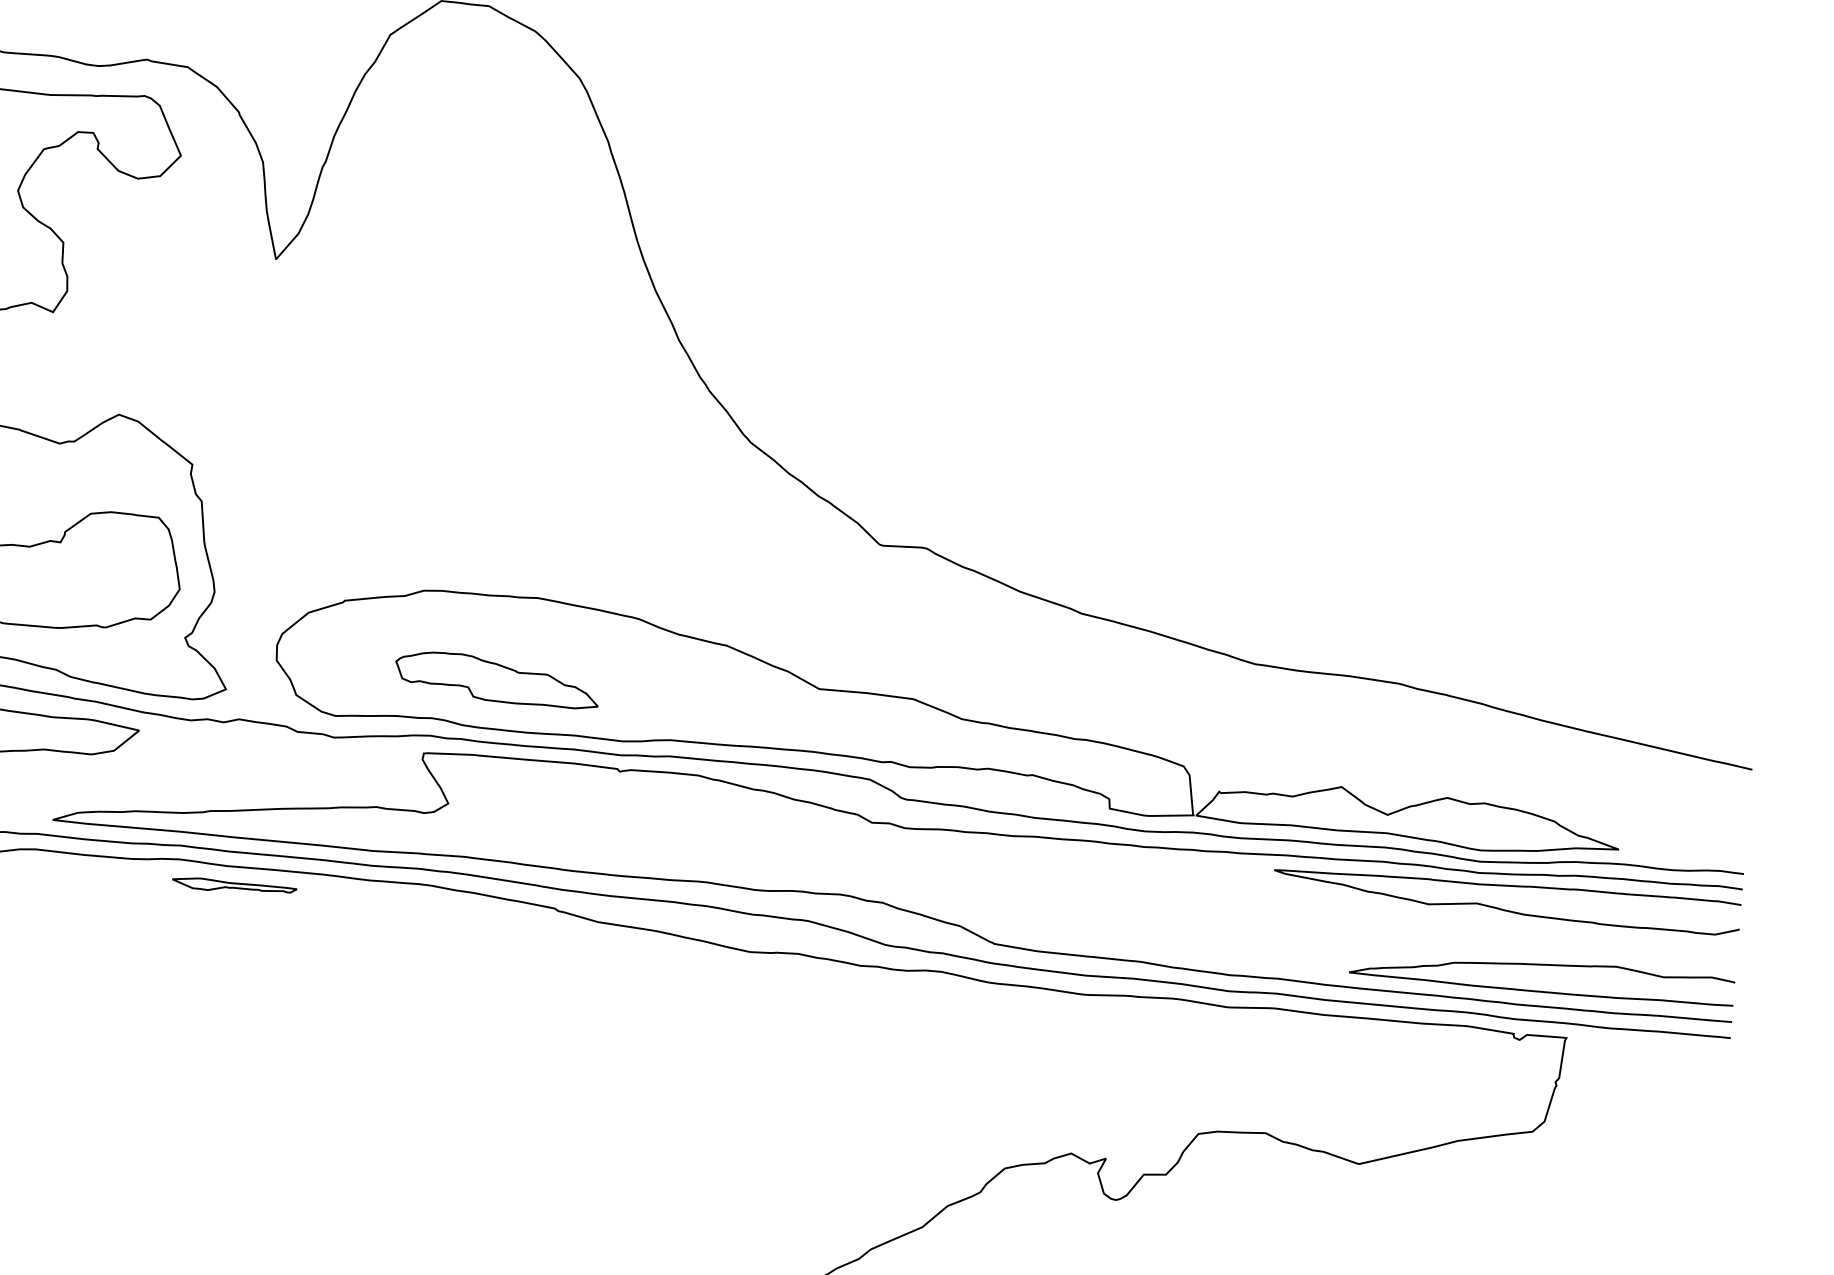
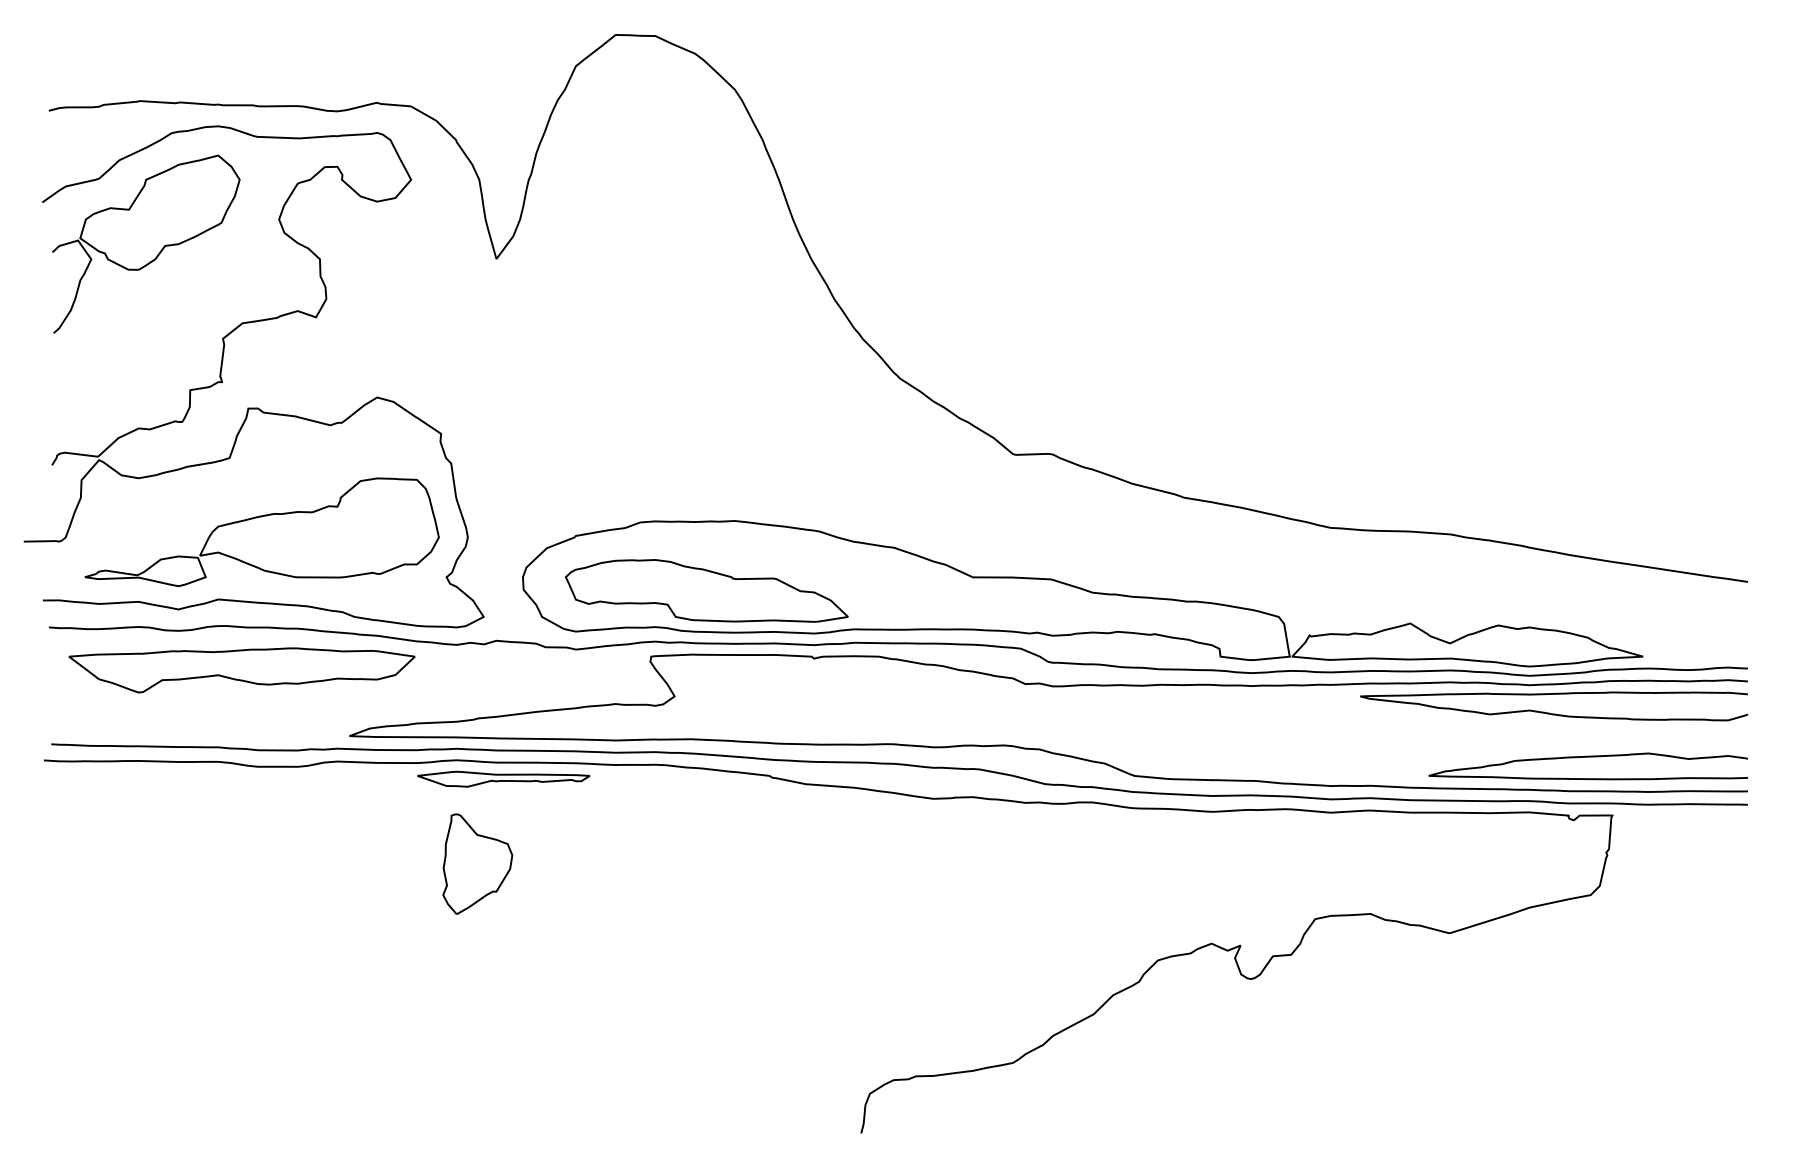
part: (496, 679) -> (706, 590), size x1.67
part: (234, 885) -> (503, 778), size x1.67
part: (194, 985) -> (477, 863), added

